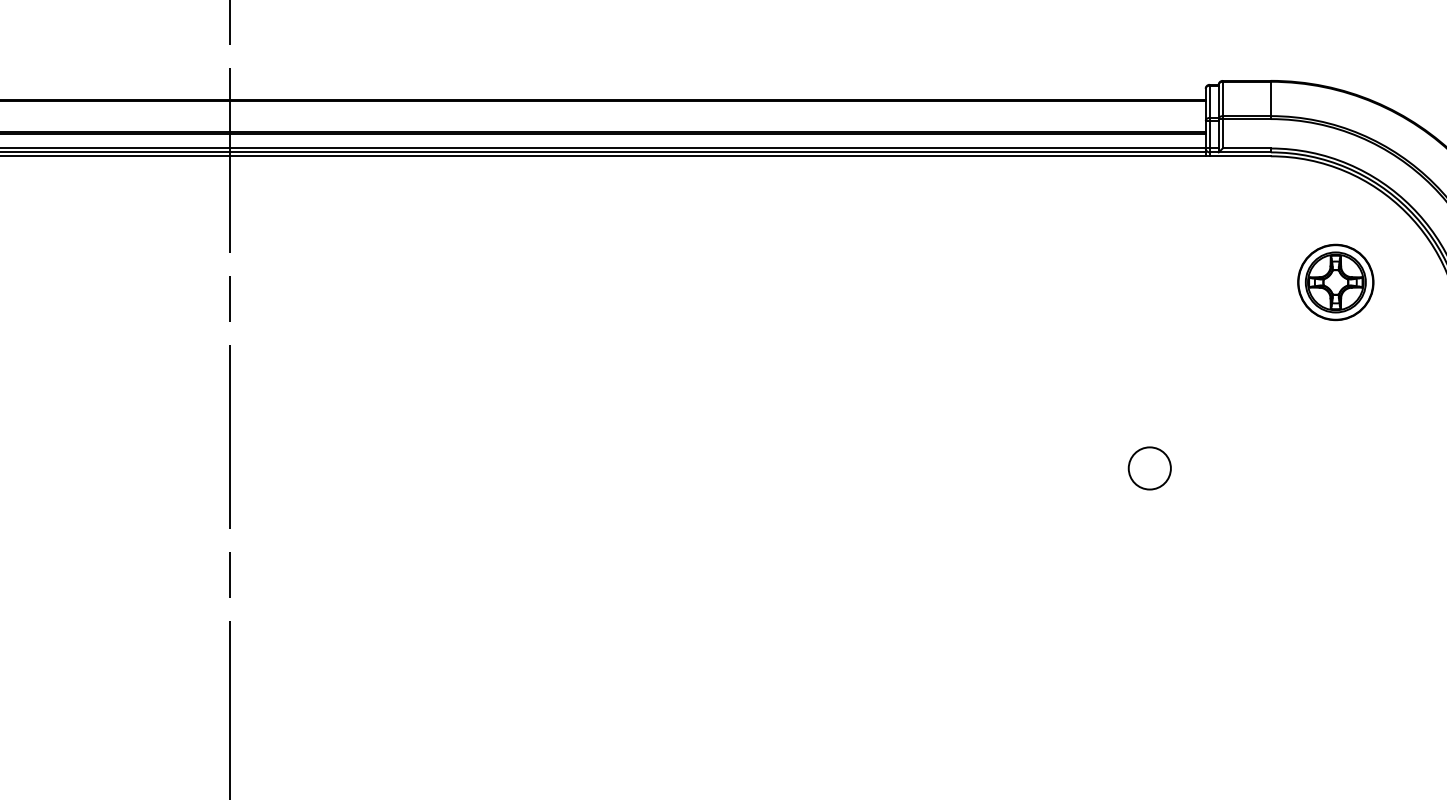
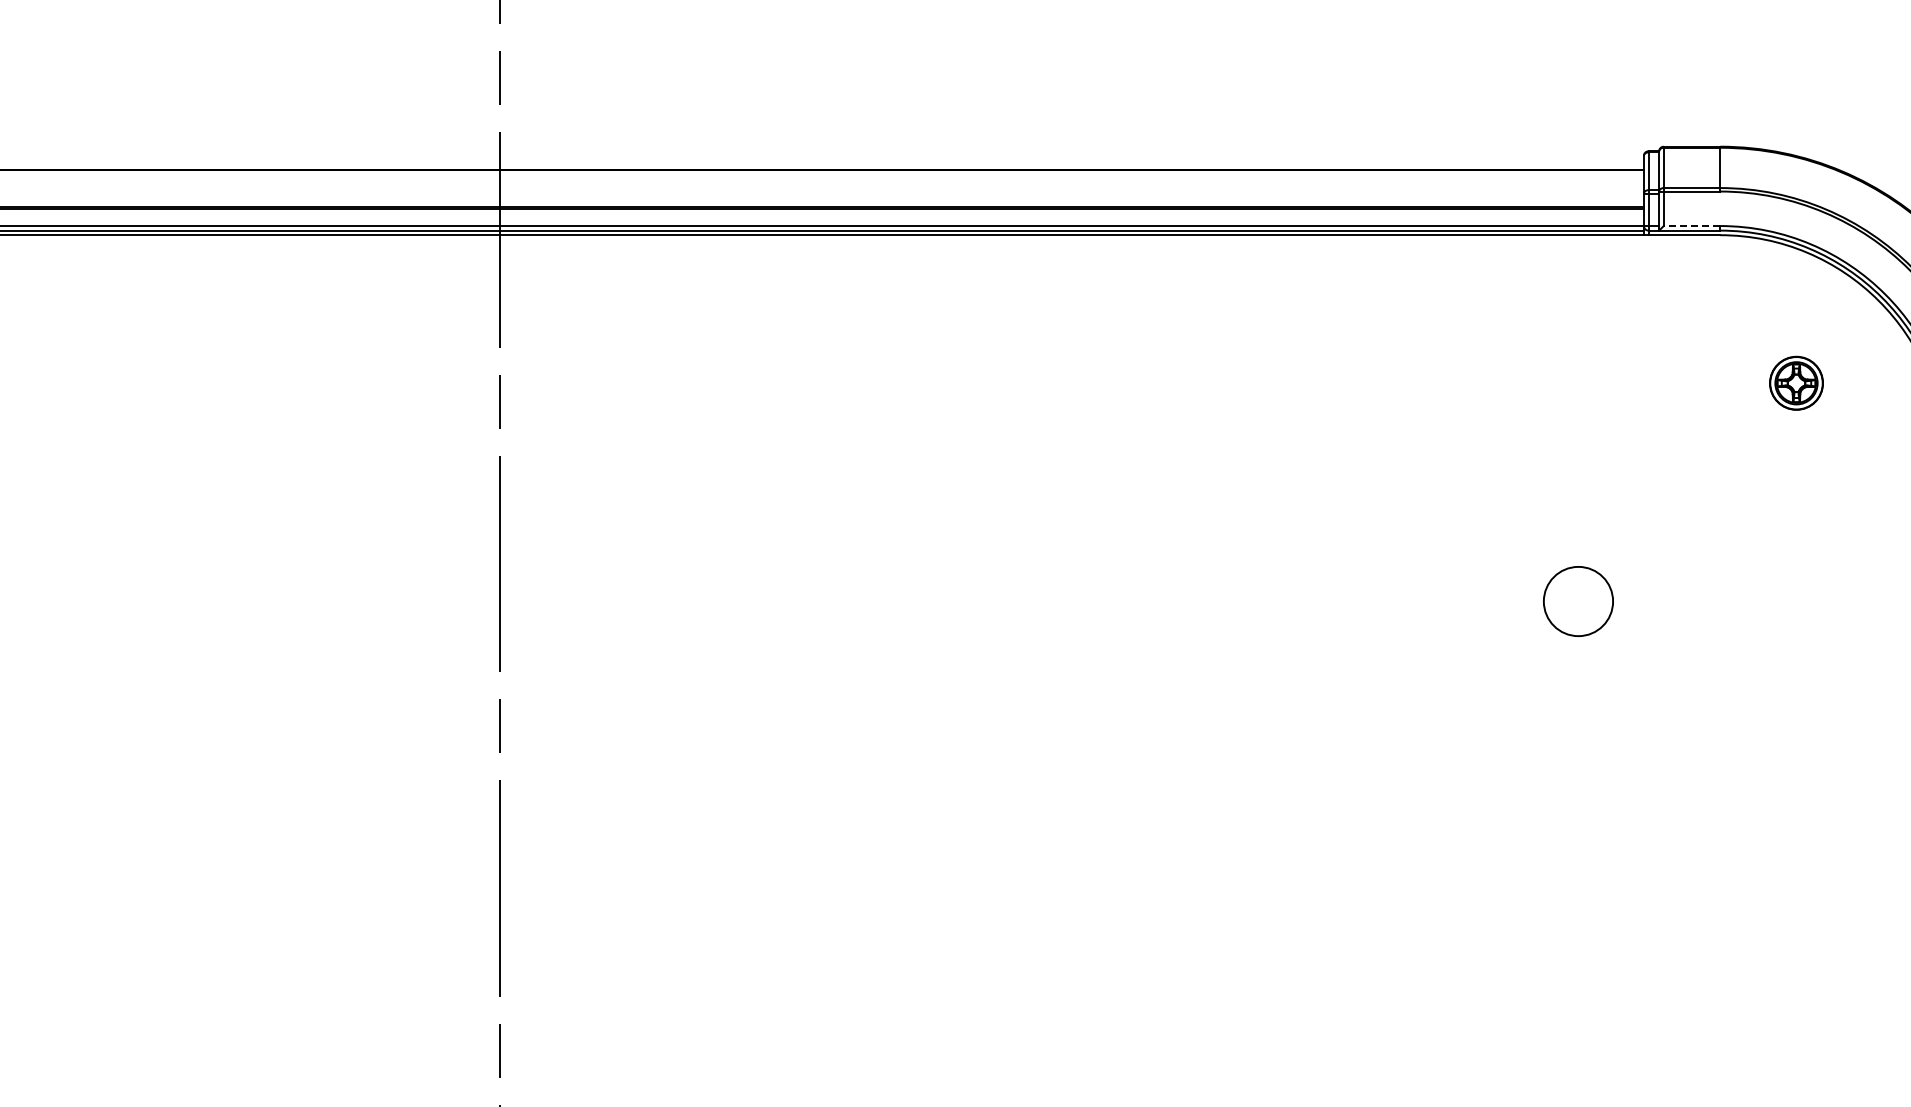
line: (1246, 148) -> (1691, 226), solid -> dashed
part: (1335, 282) -> (1796, 383), size x0.6
circle: (1149, 467) -> (1577, 600), size x1.4

